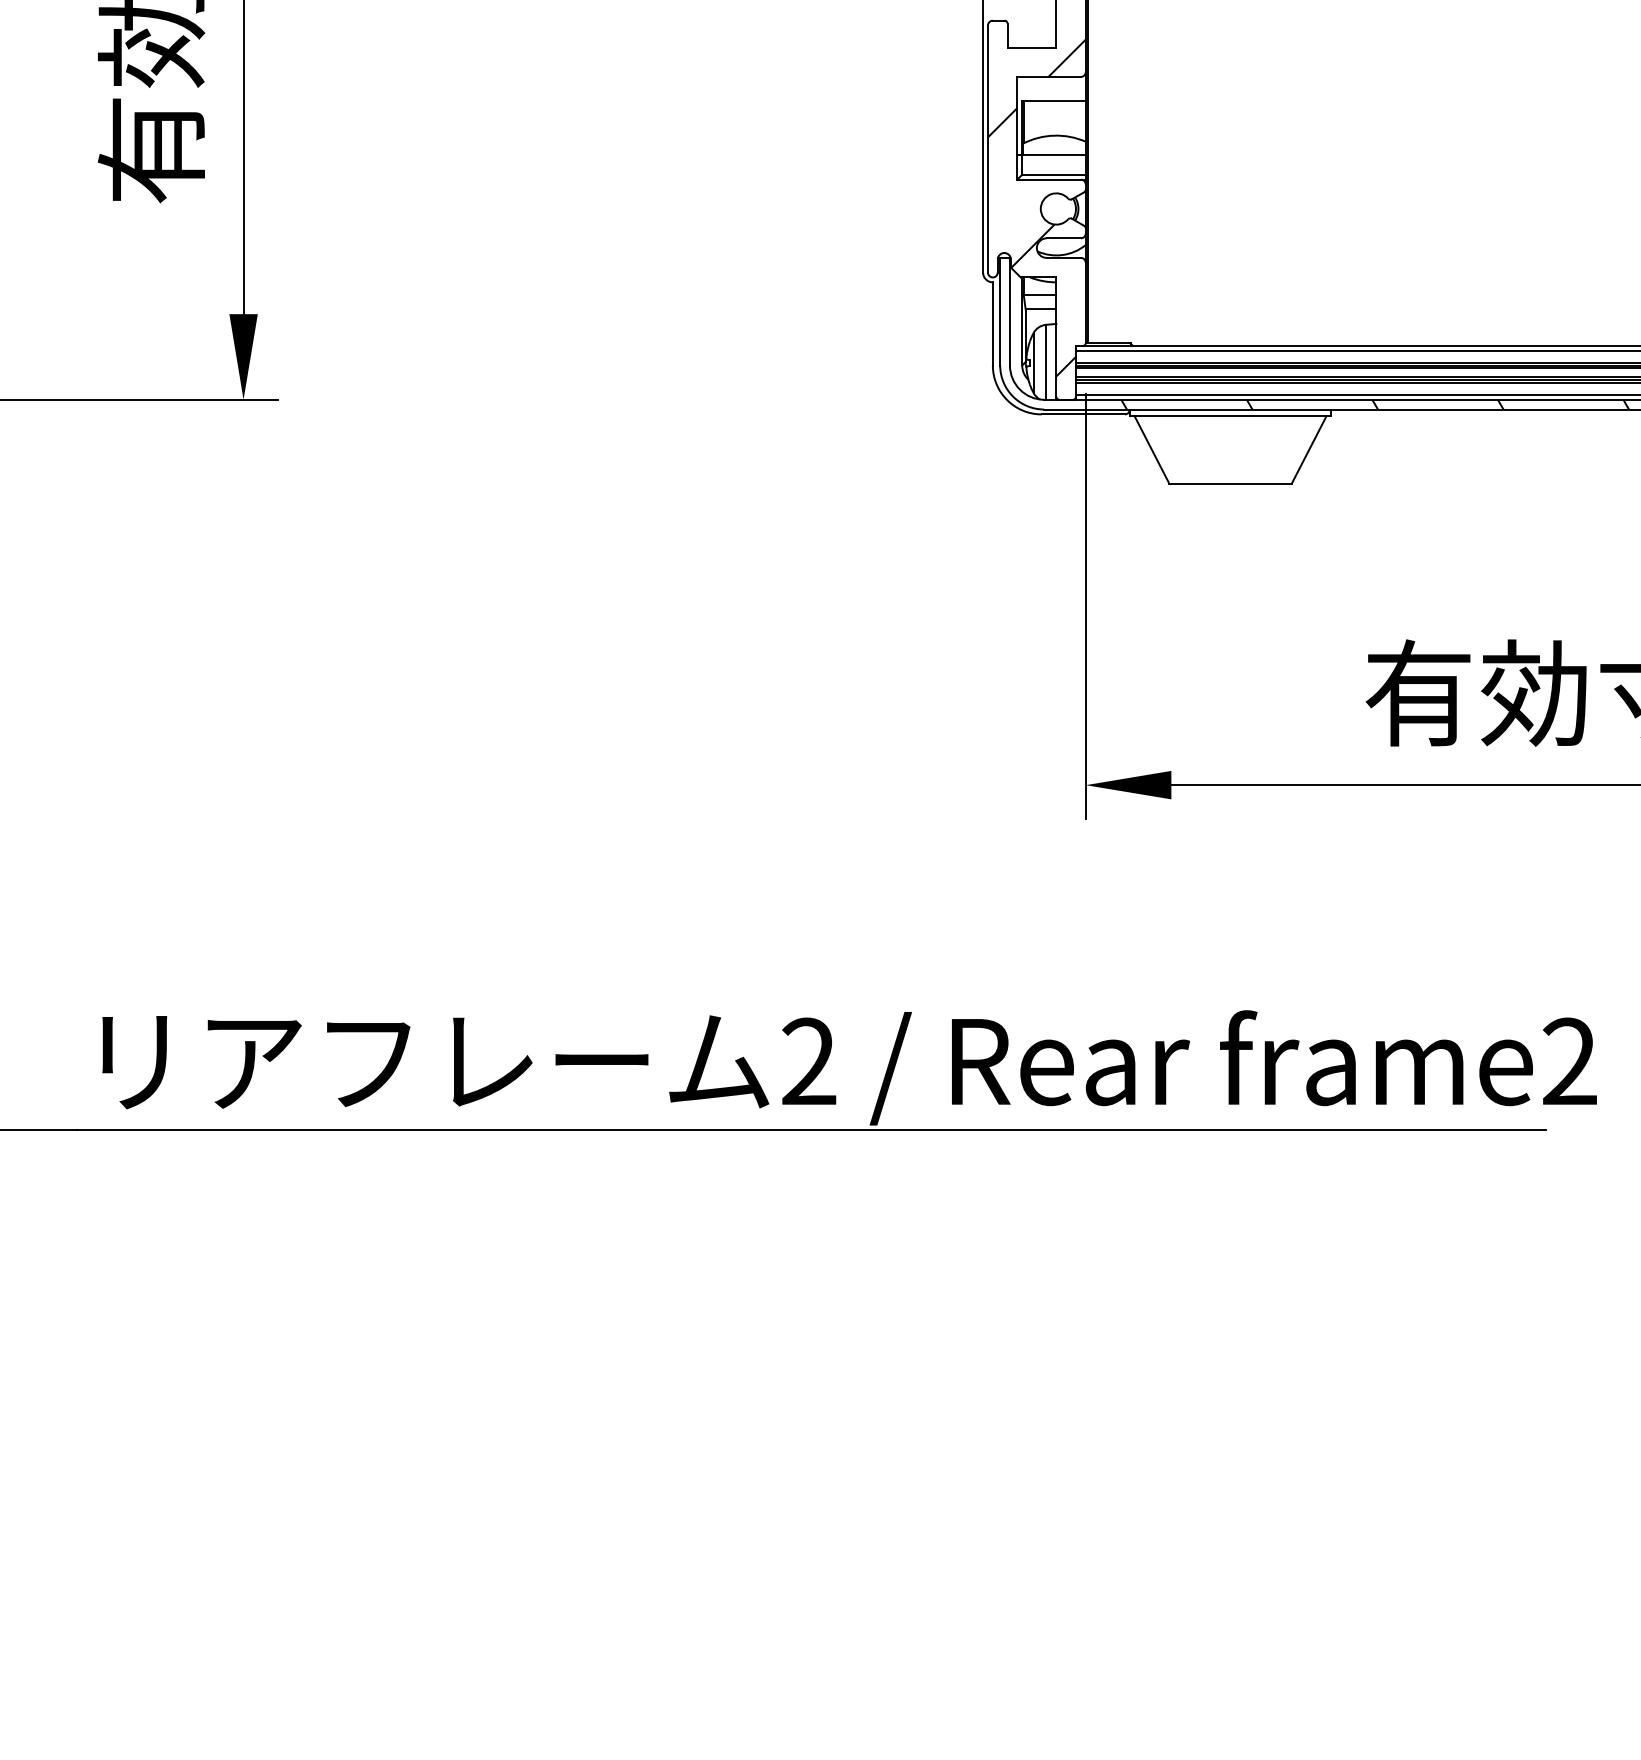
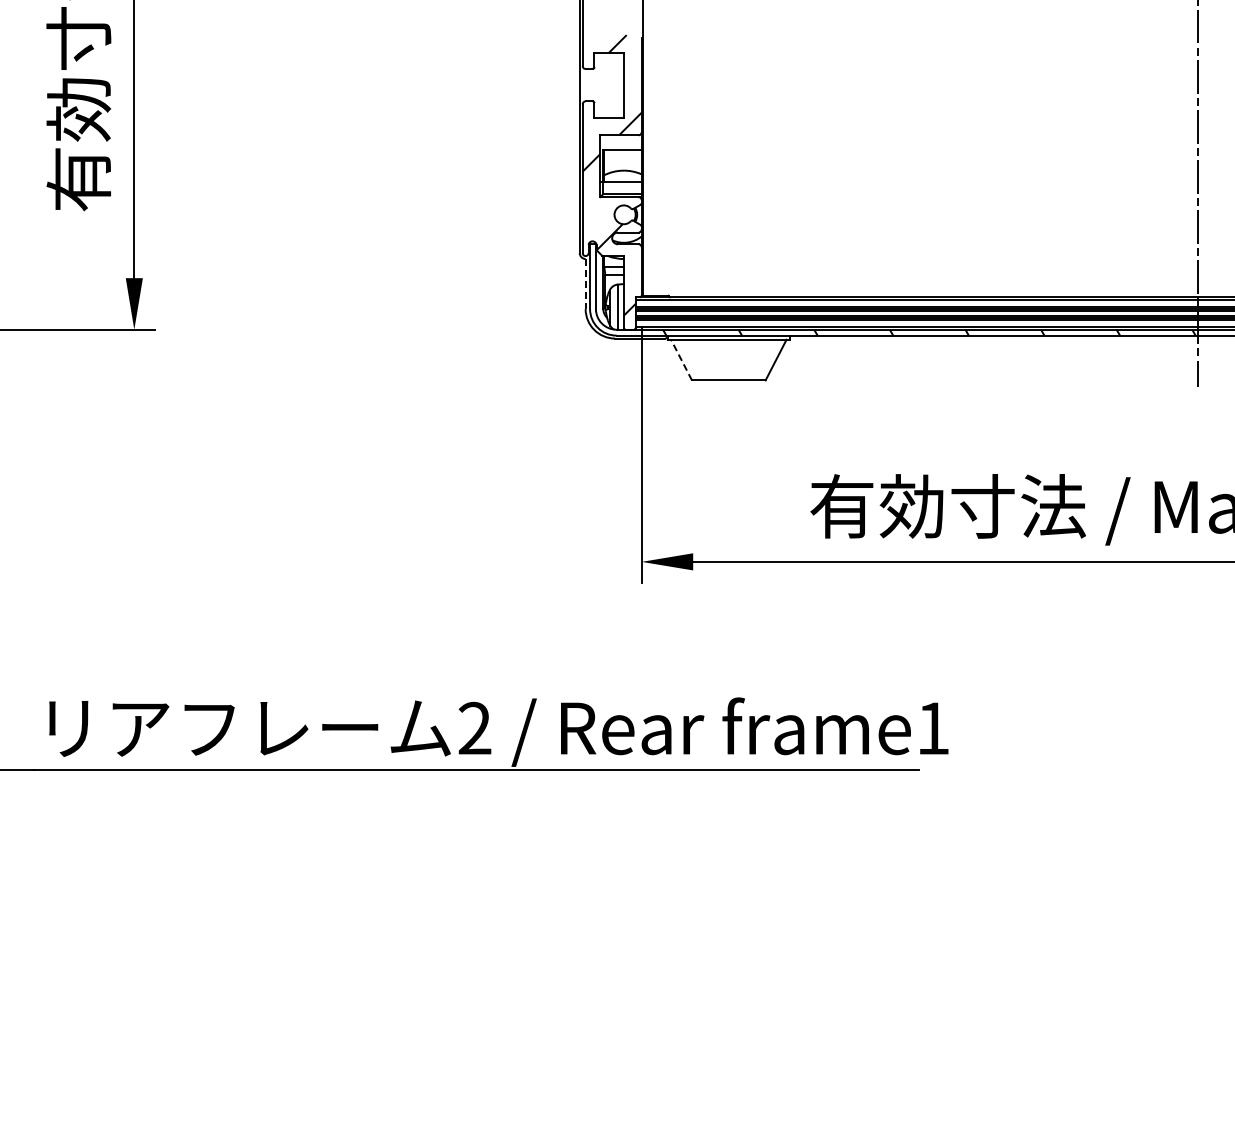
line: (992, 324) -> (585, 284), solid -> dashed
line: (1151, 450) -> (681, 360), solid -> dashed
text: (1570, 1060) -> (933, 727), frame2 -> frame1

